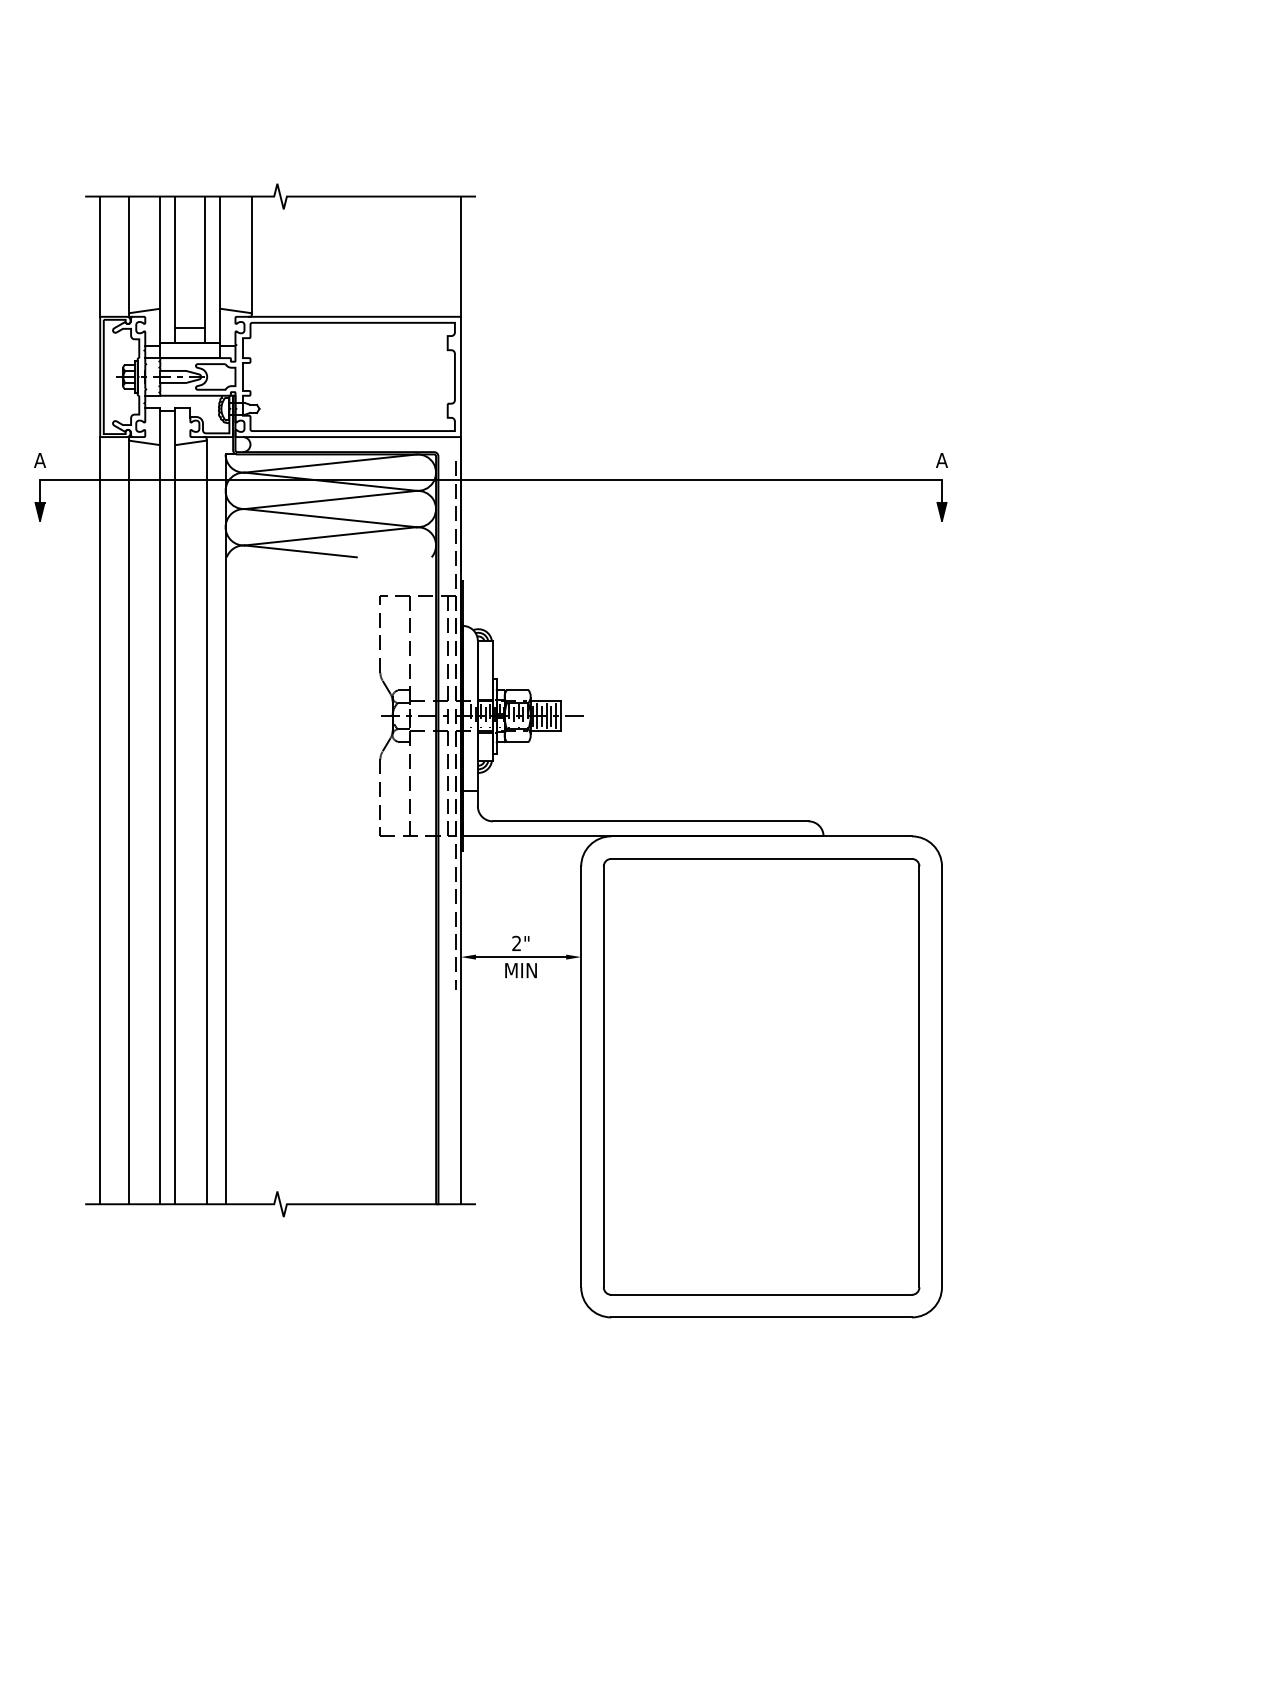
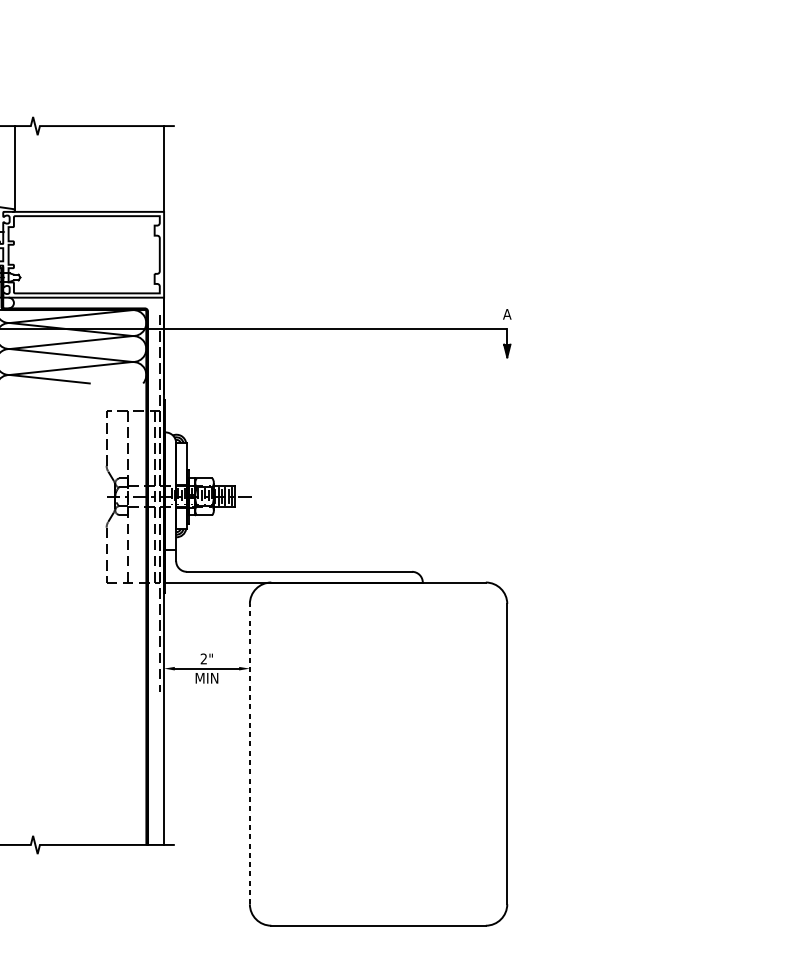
line: (581, 1076) -> (250, 753), solid -> dashed
part: (761, 1076) -> (378, 753), removed

